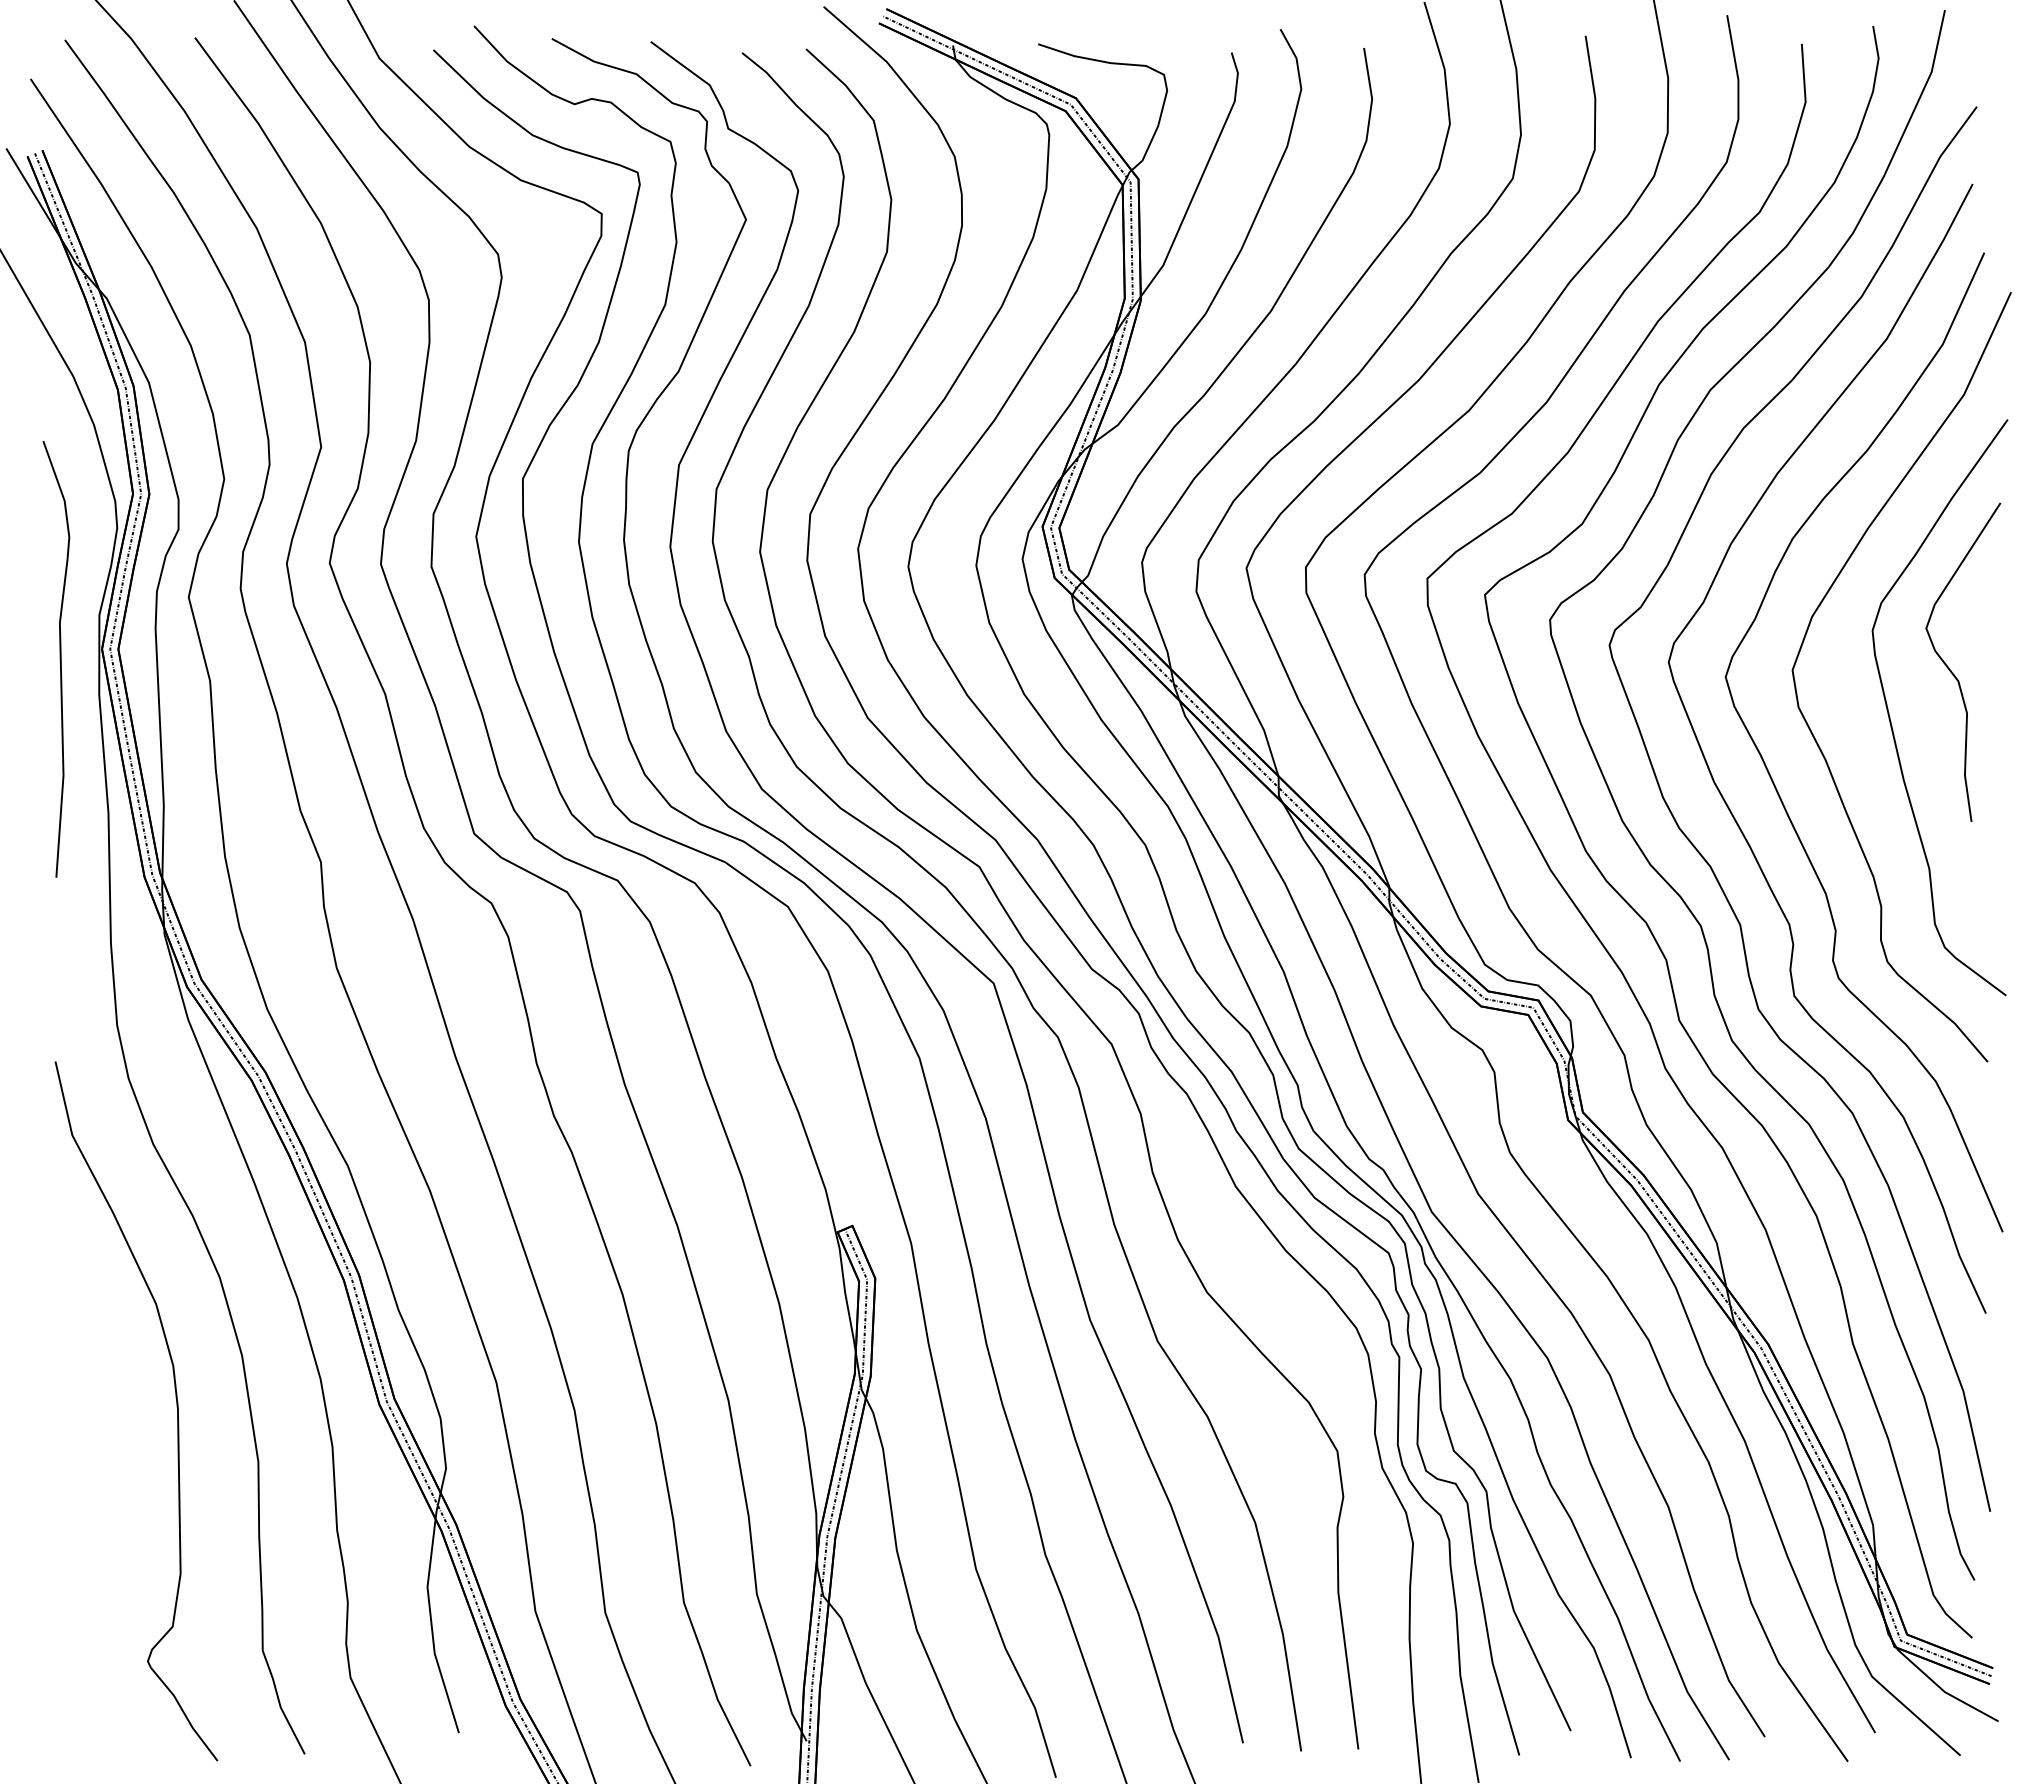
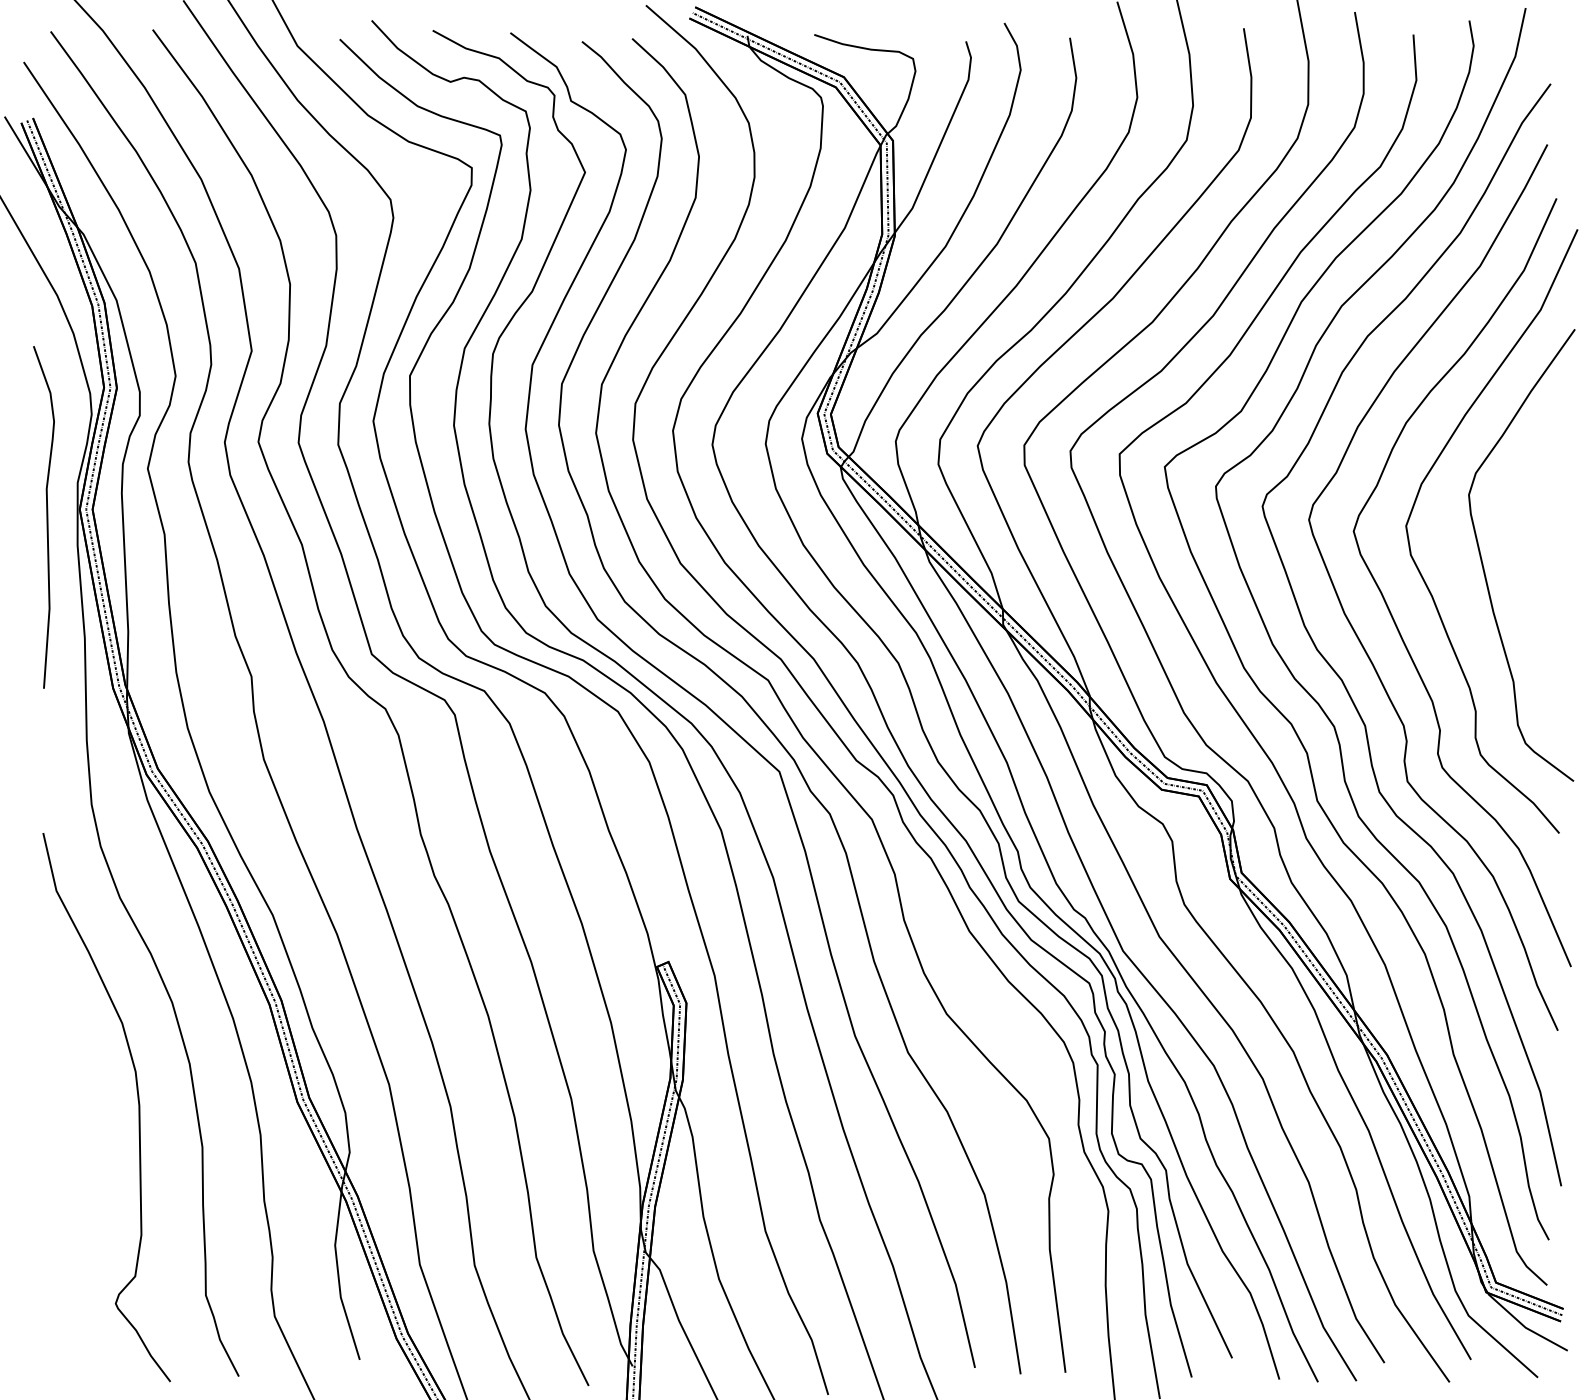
part: (1952, 671) -> (1531, 526), removed

